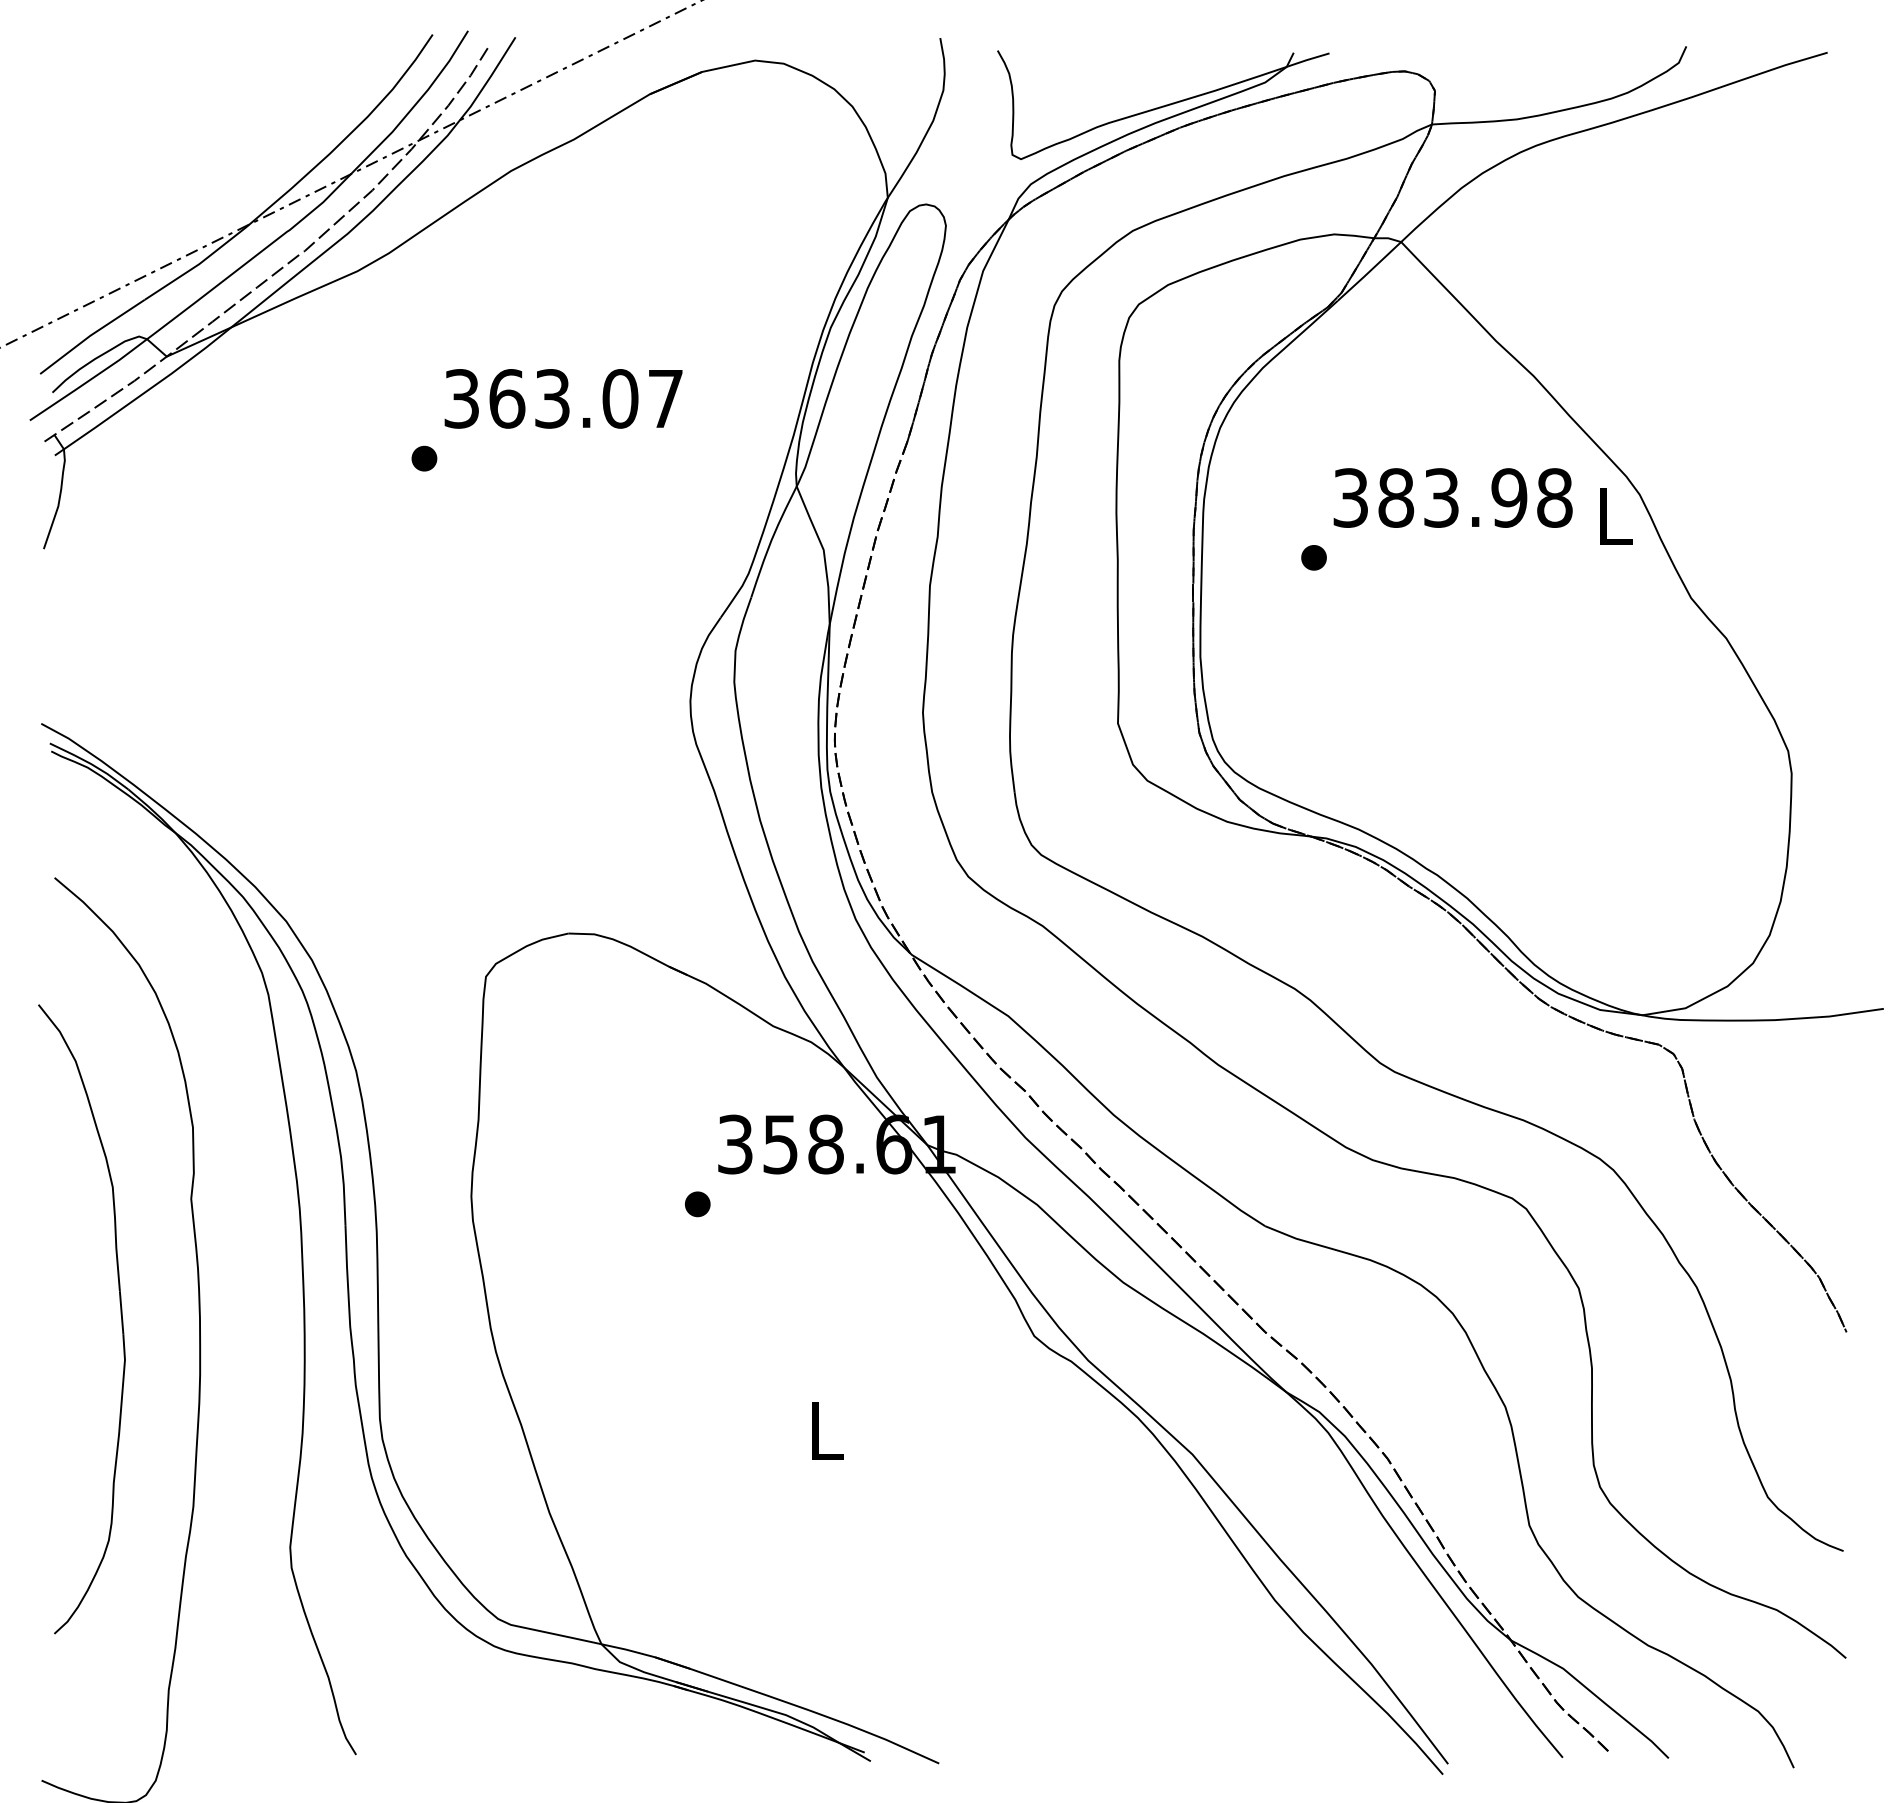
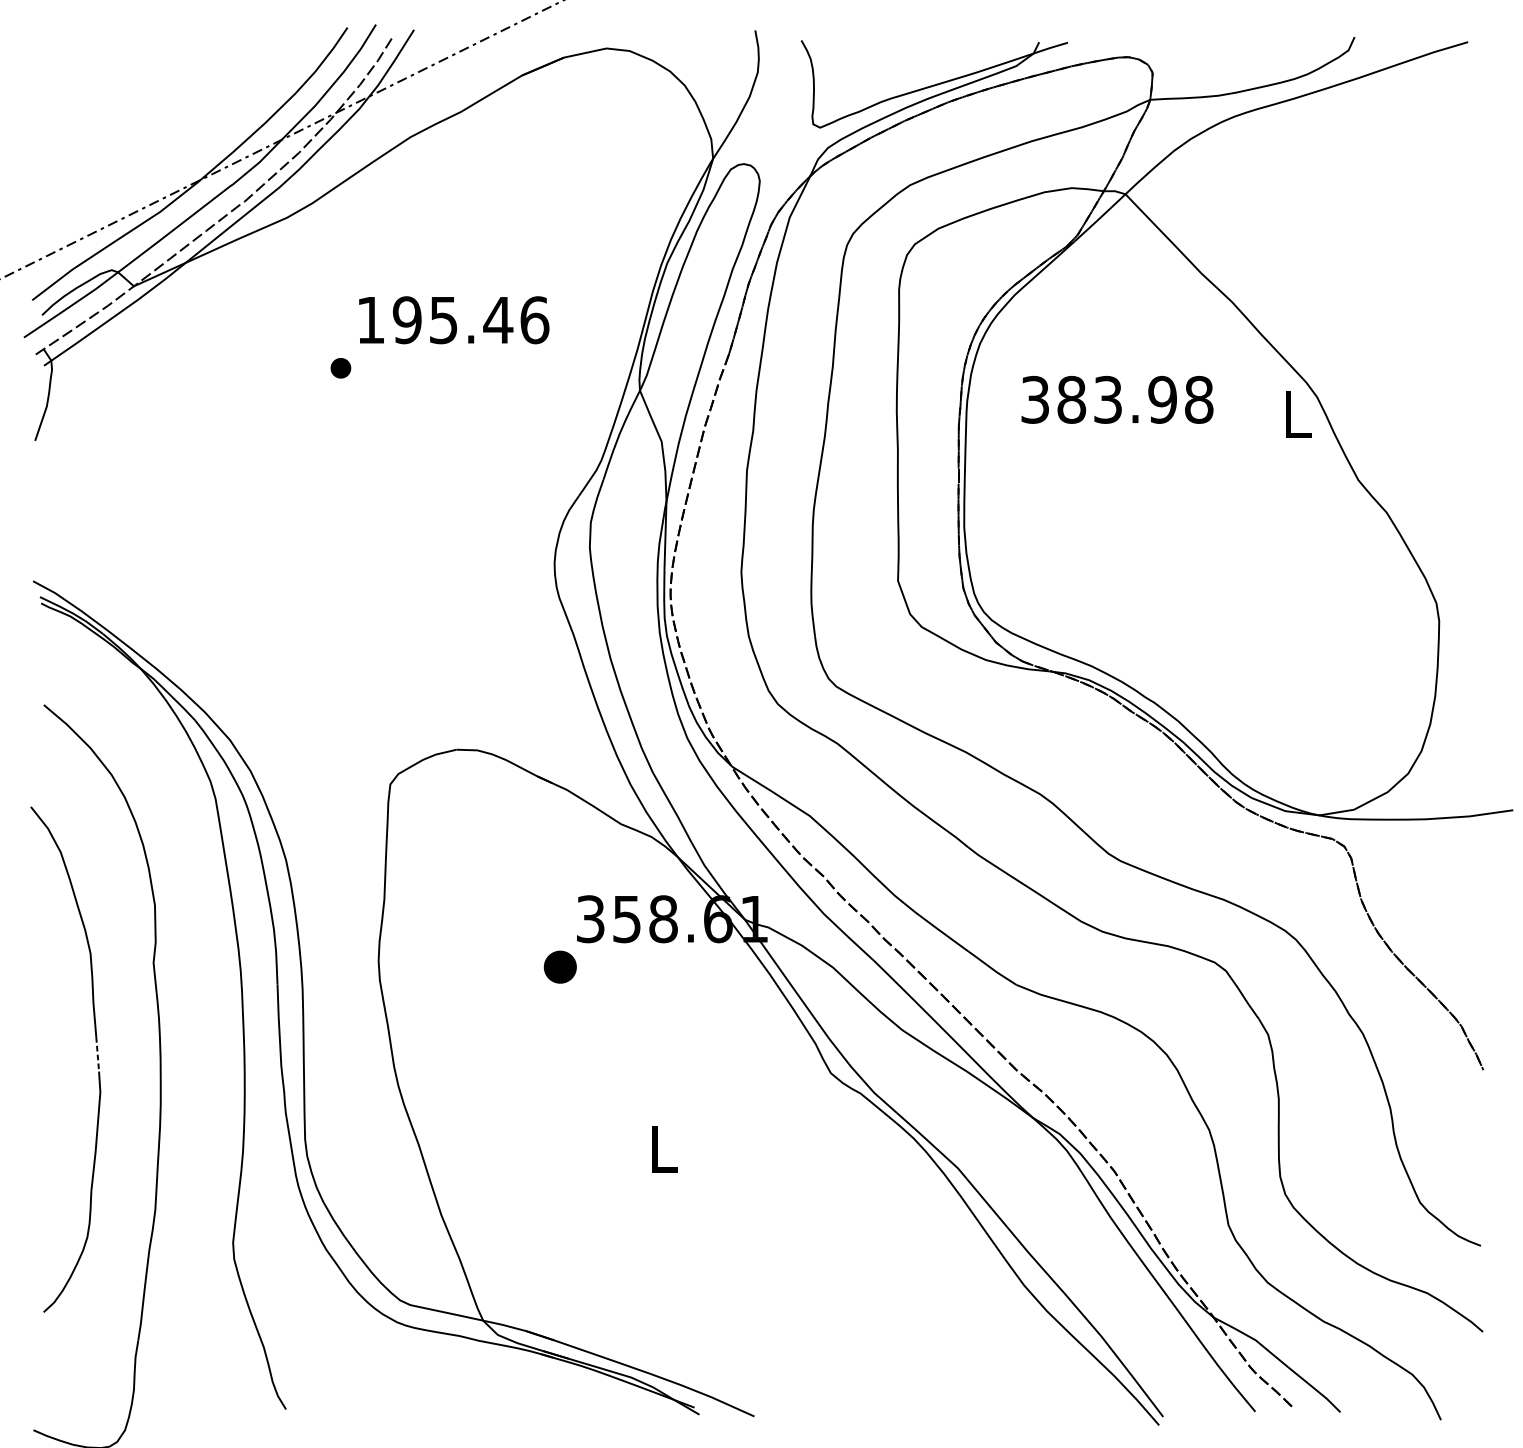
text: (564, 398) -> (453, 319), 363.07 -> 195.46
text: (1452, 497) -> (1116, 399), moved
part: (1313, 557) -> (1055, 447), removed
part: (697, 1204) -> (560, 967), size x1.6
line: (121, 1312) -> (97, 1054), solid -> dashed

